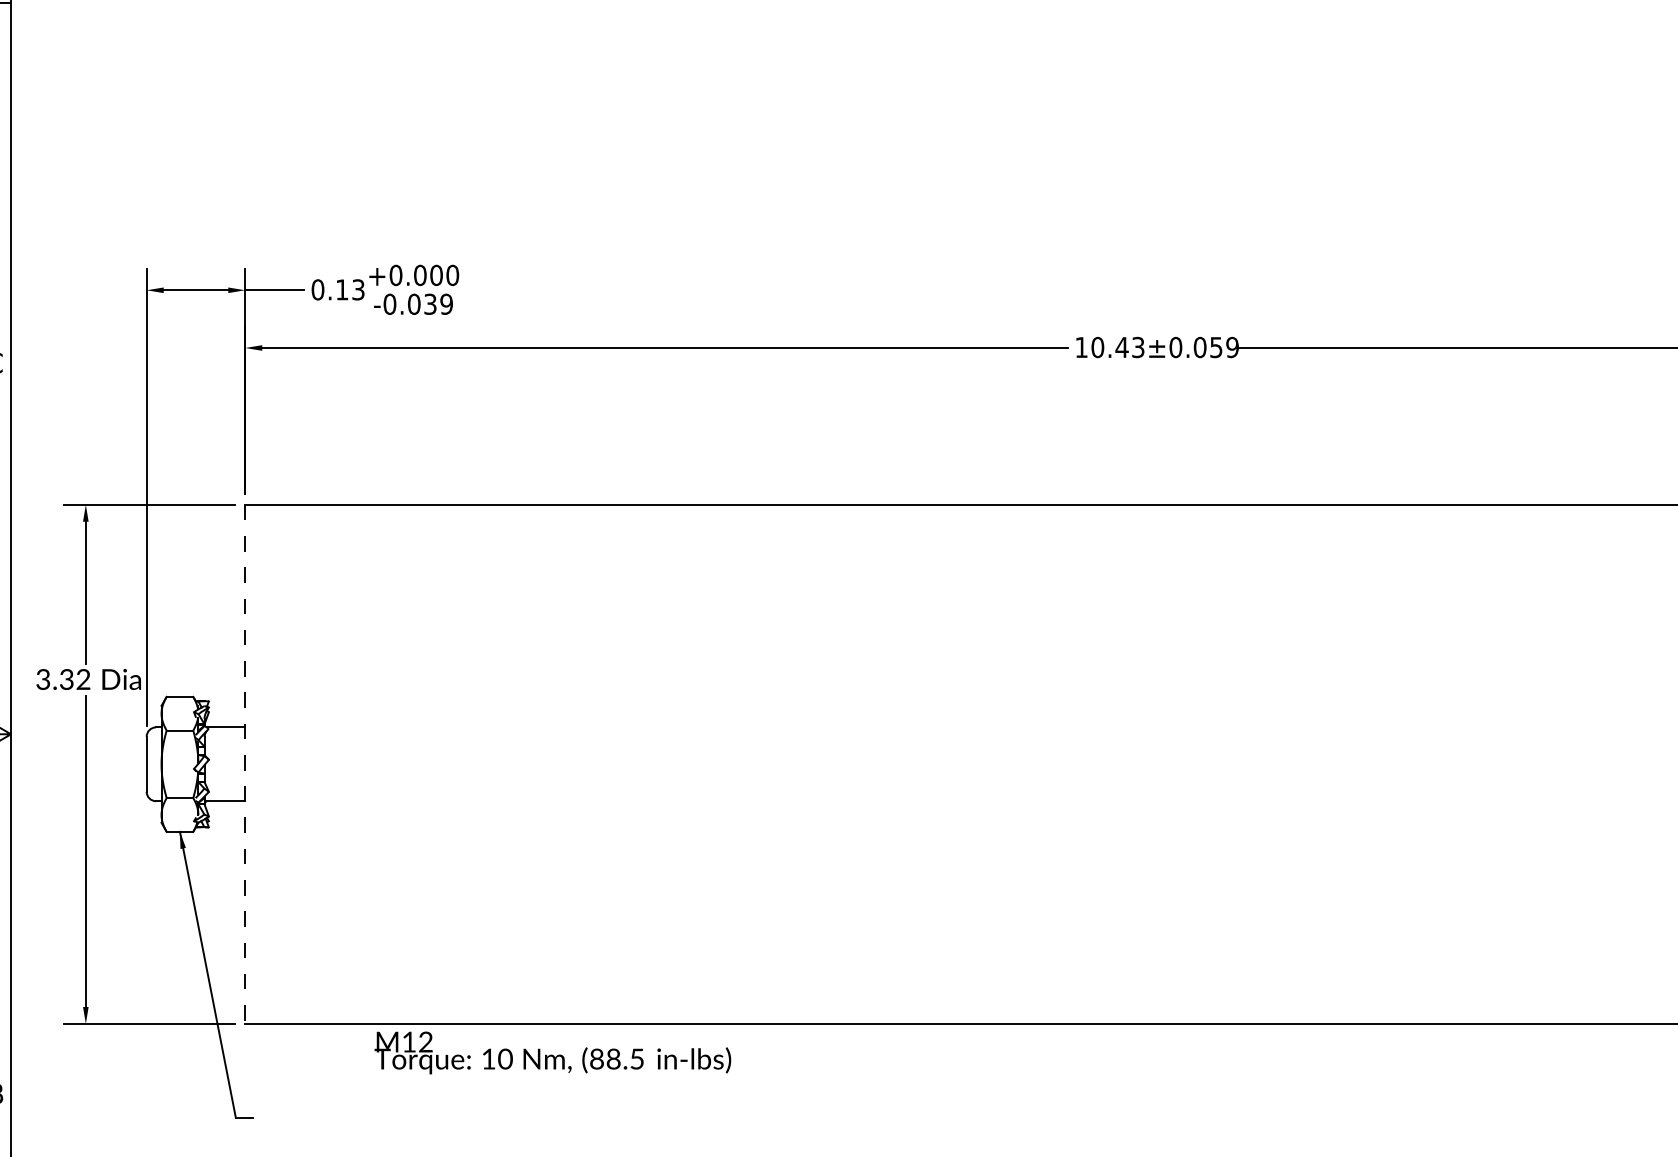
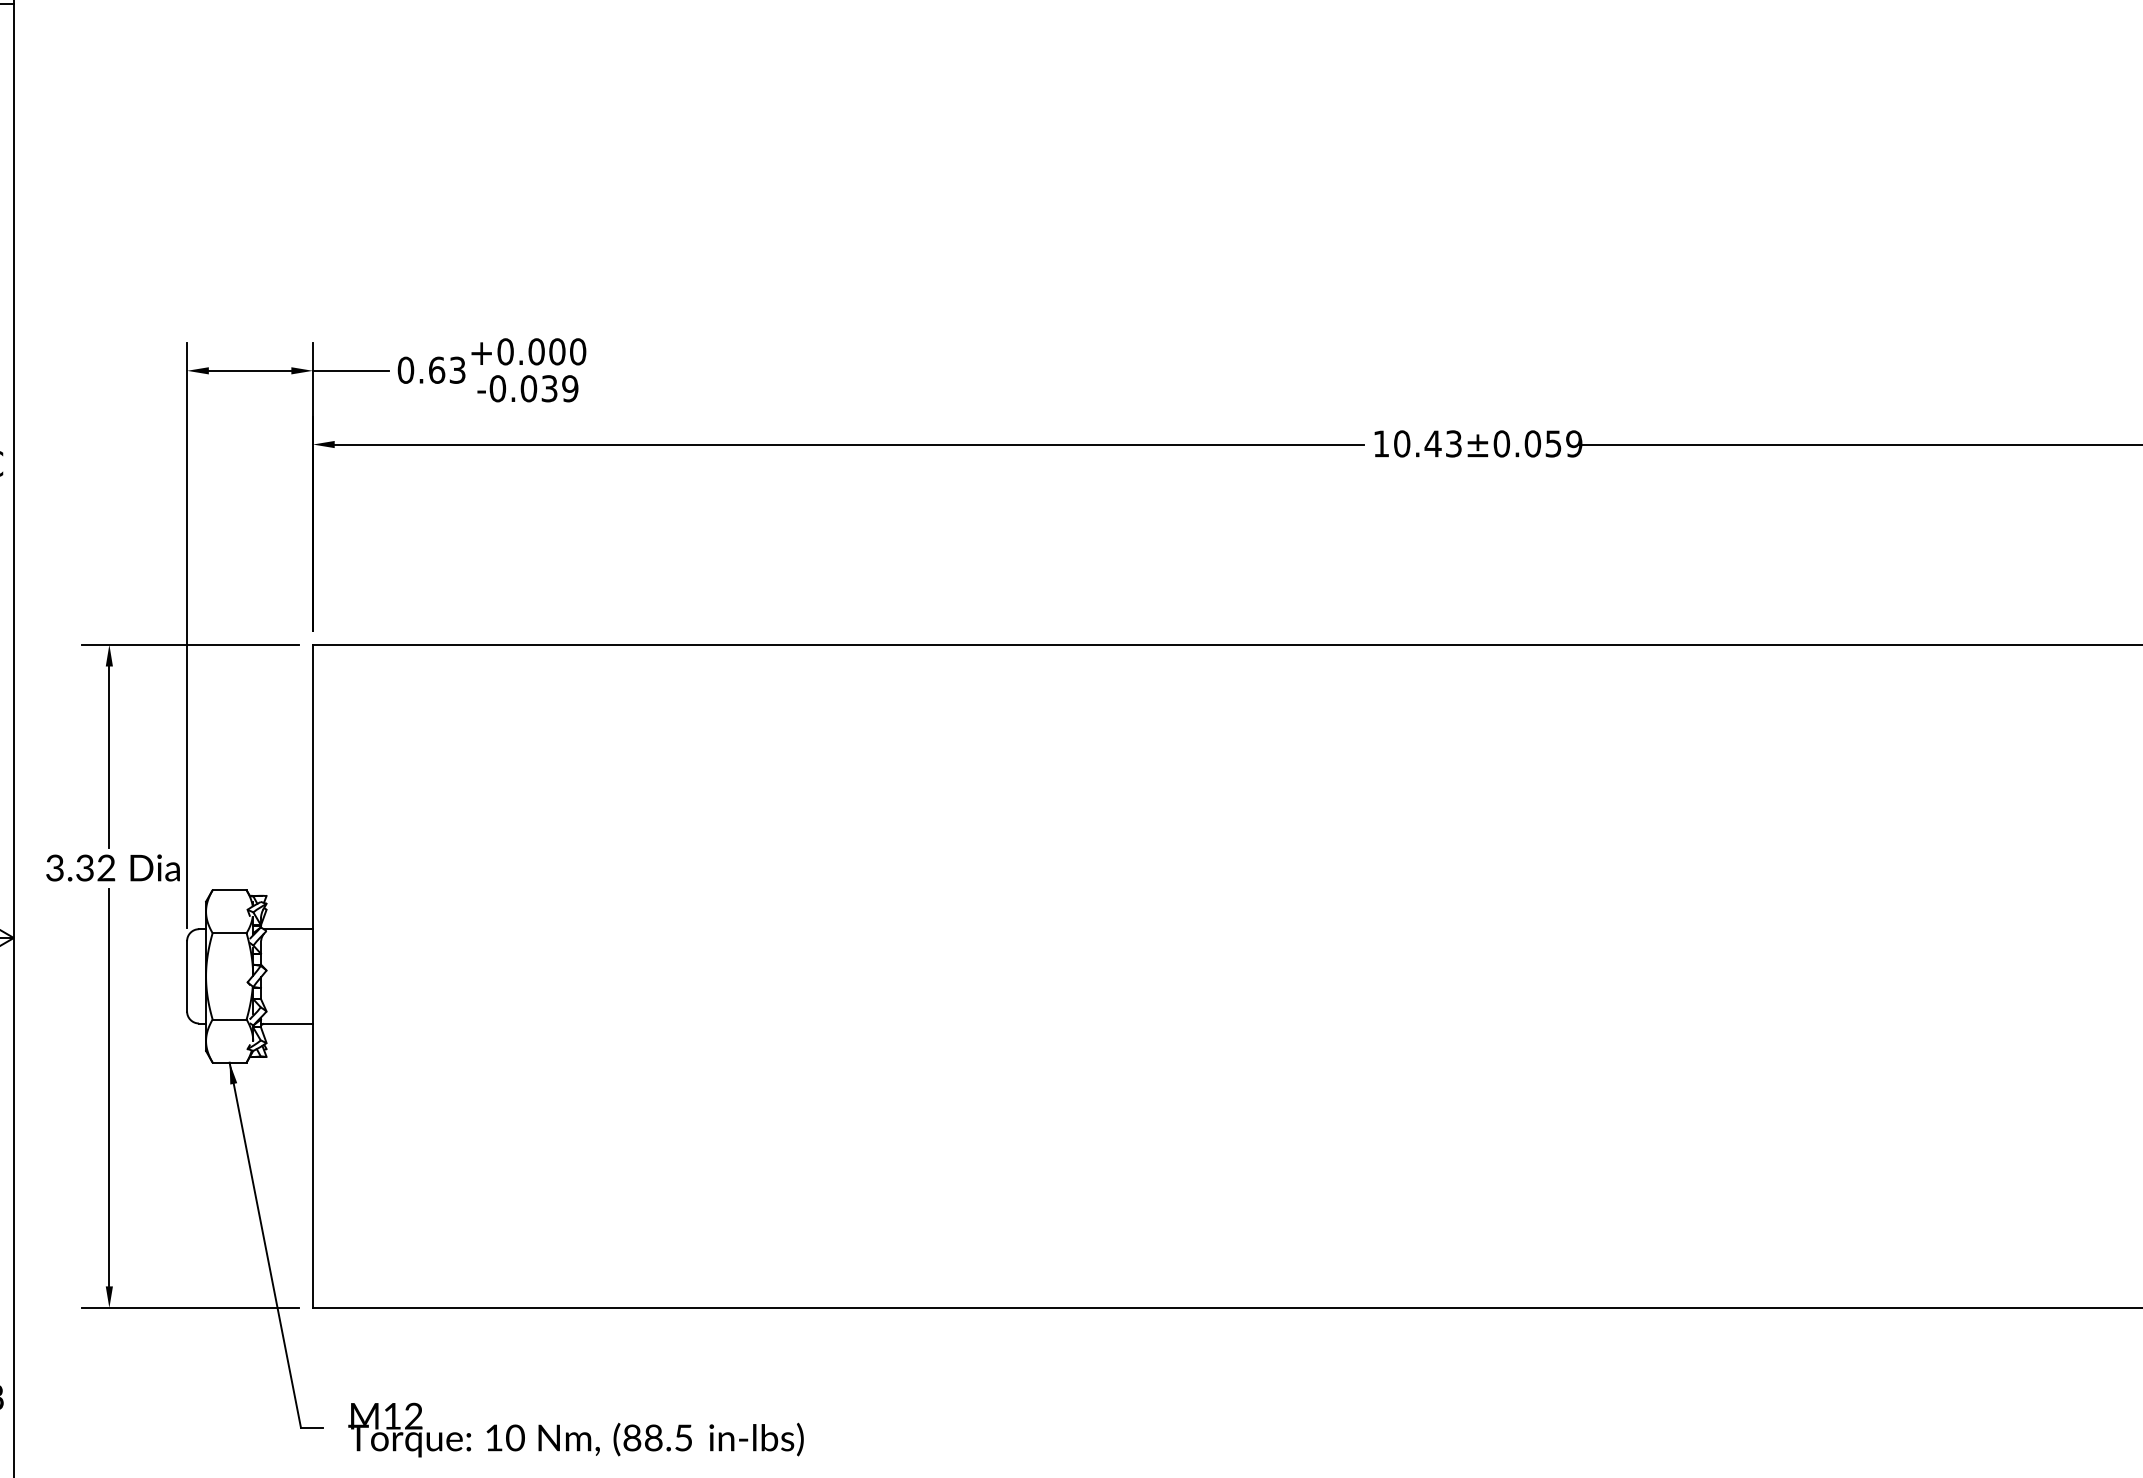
text: (342, 289) -> (437, 369), 0.13 -> 0.63
line: (244, 764) -> (312, 976), dashed -> solid
text: (552, 1052) -> (575, 1429), moved

